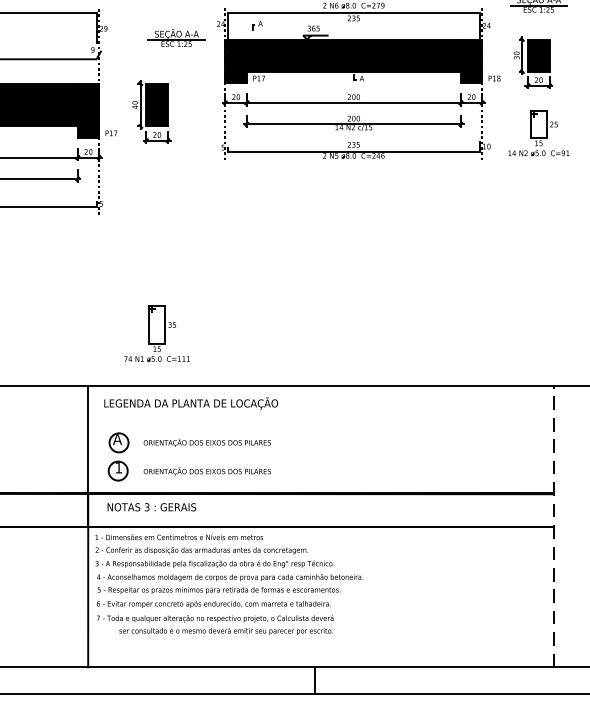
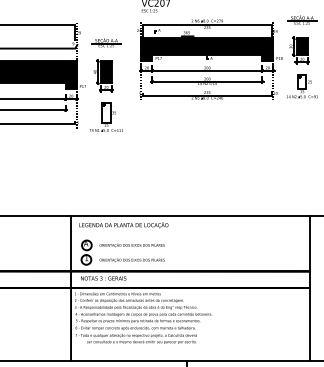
part: (176, 37) -> (106, 42), moved
part: (155, 331) -> (105, 116), moved
line: (552, 526) -> (309, 288), dashed -> solid

